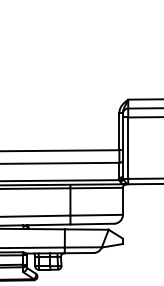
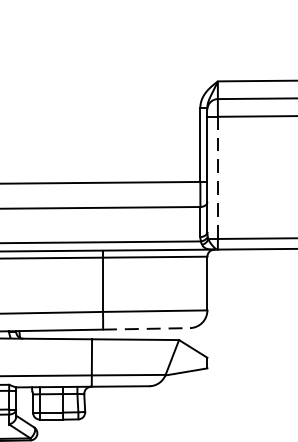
line: (128, 148) -> (218, 178), solid -> dashed
line: (92, 224) -> (146, 329), solid -> dashed

